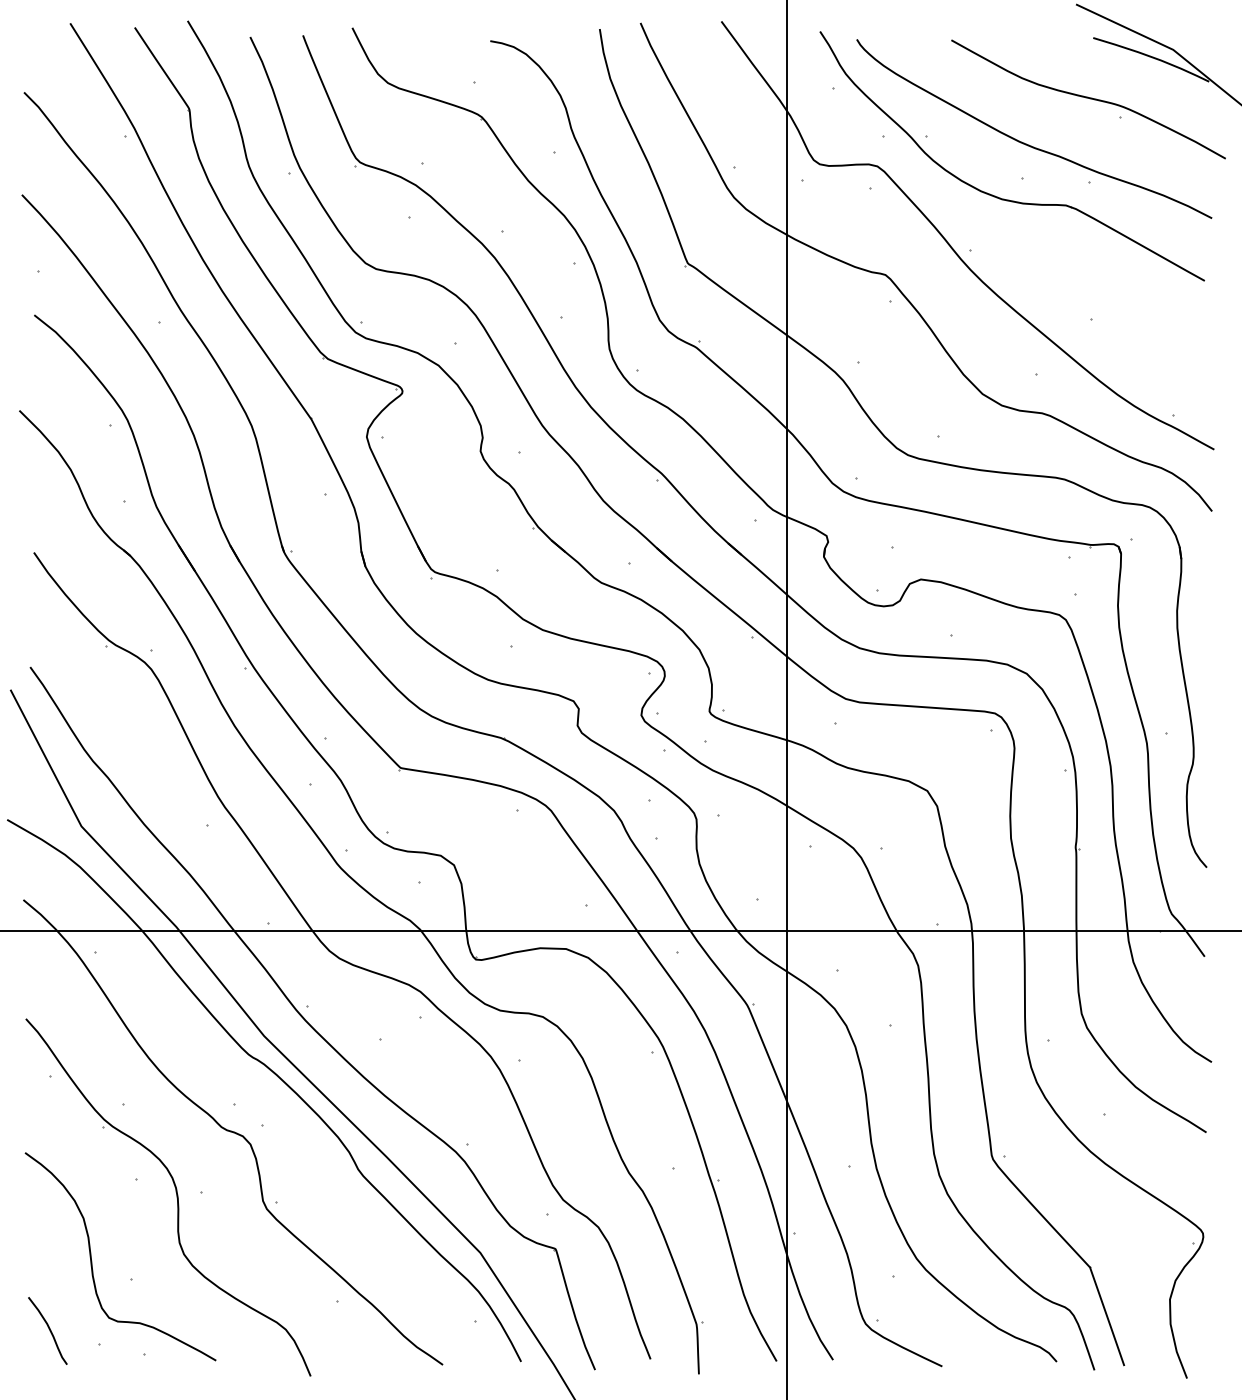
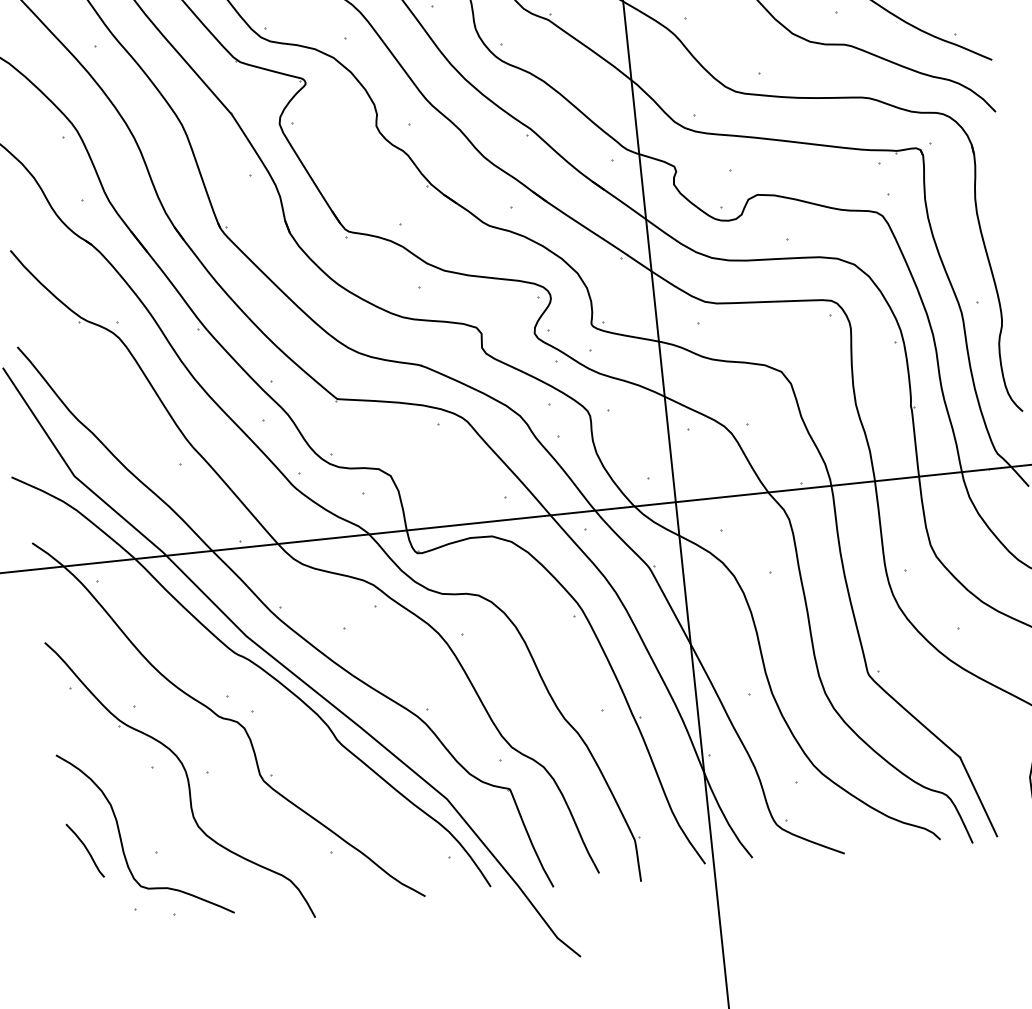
curve: (48, 1329) -> (85, 849), moved

